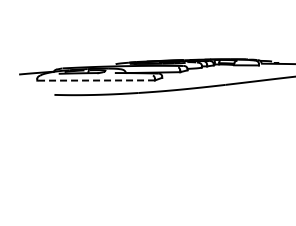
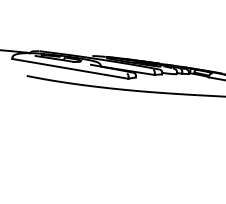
line: (96, 80) -> (70, 68), dashed -> solid

